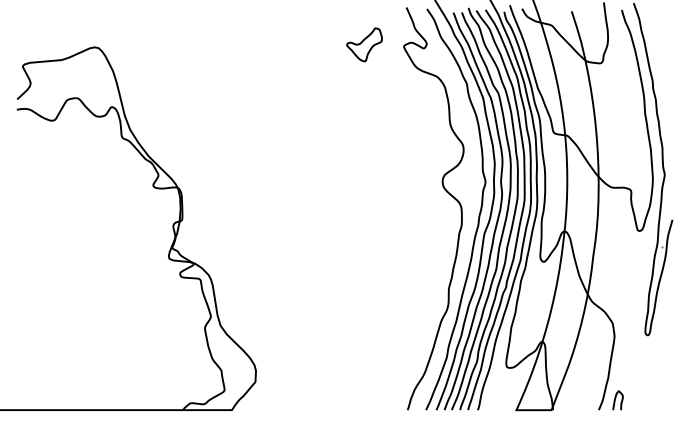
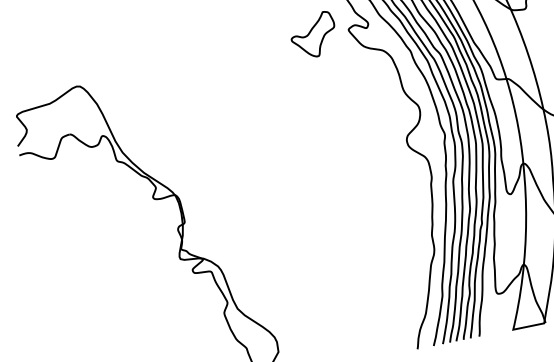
part: (364, 44) -> (313, 35), size x1.43

